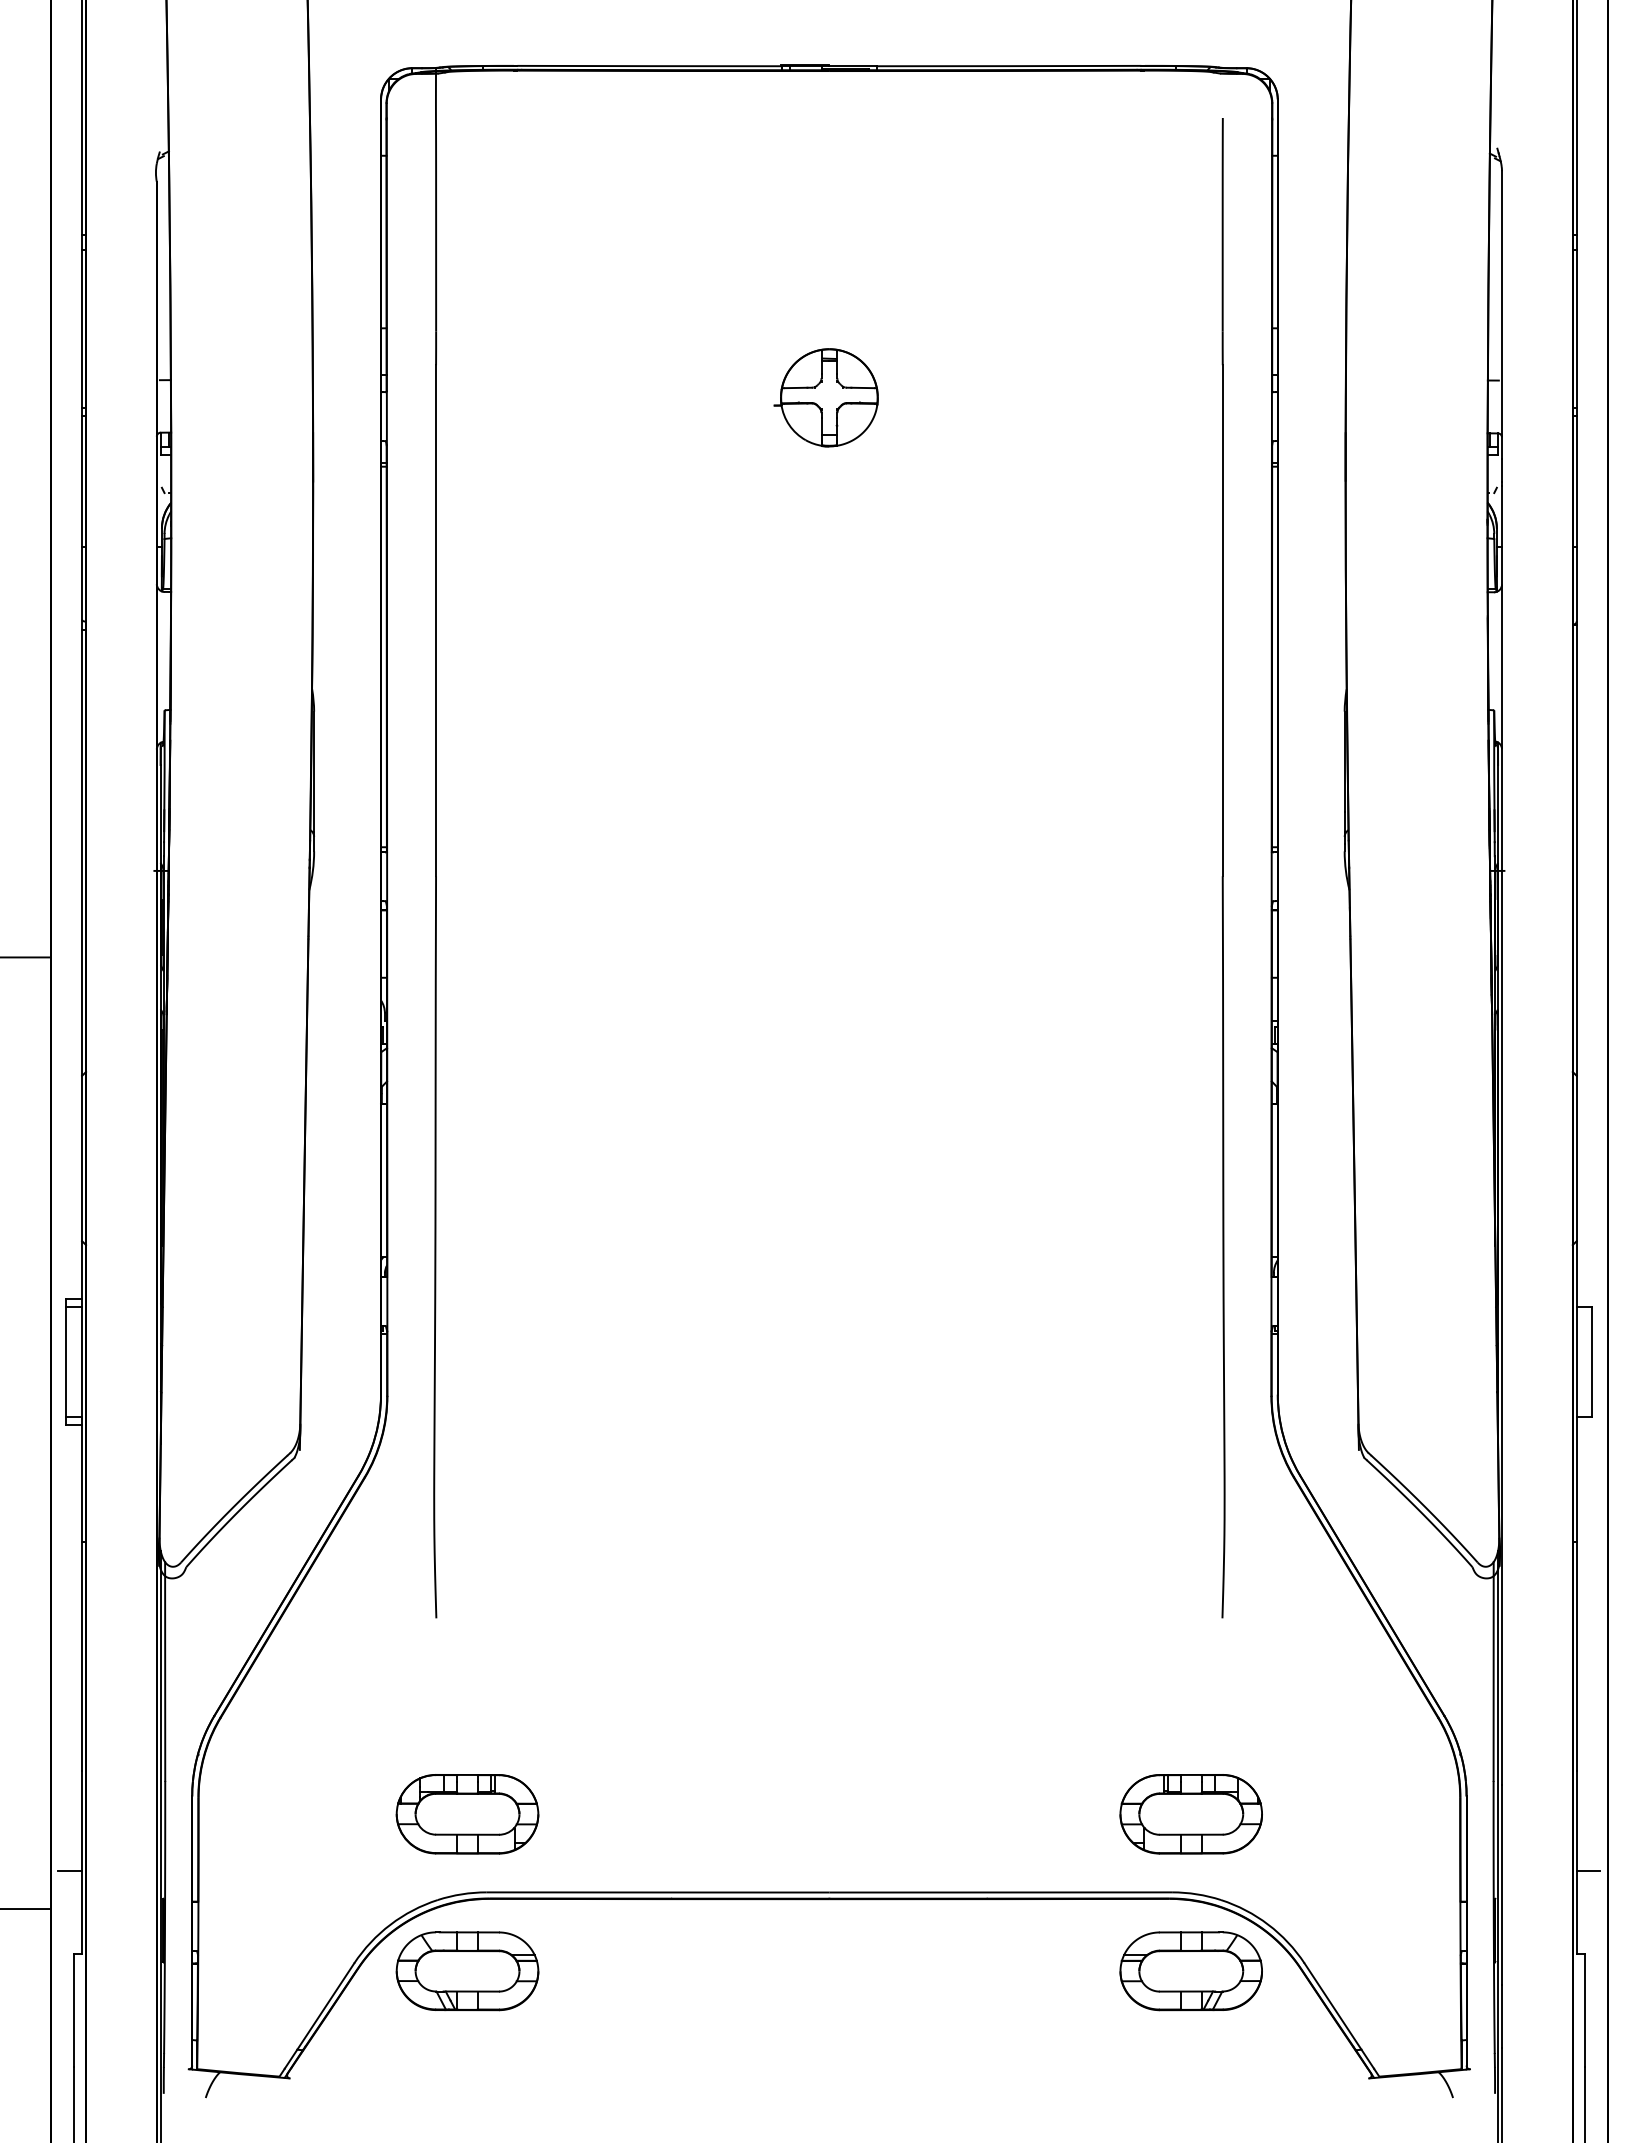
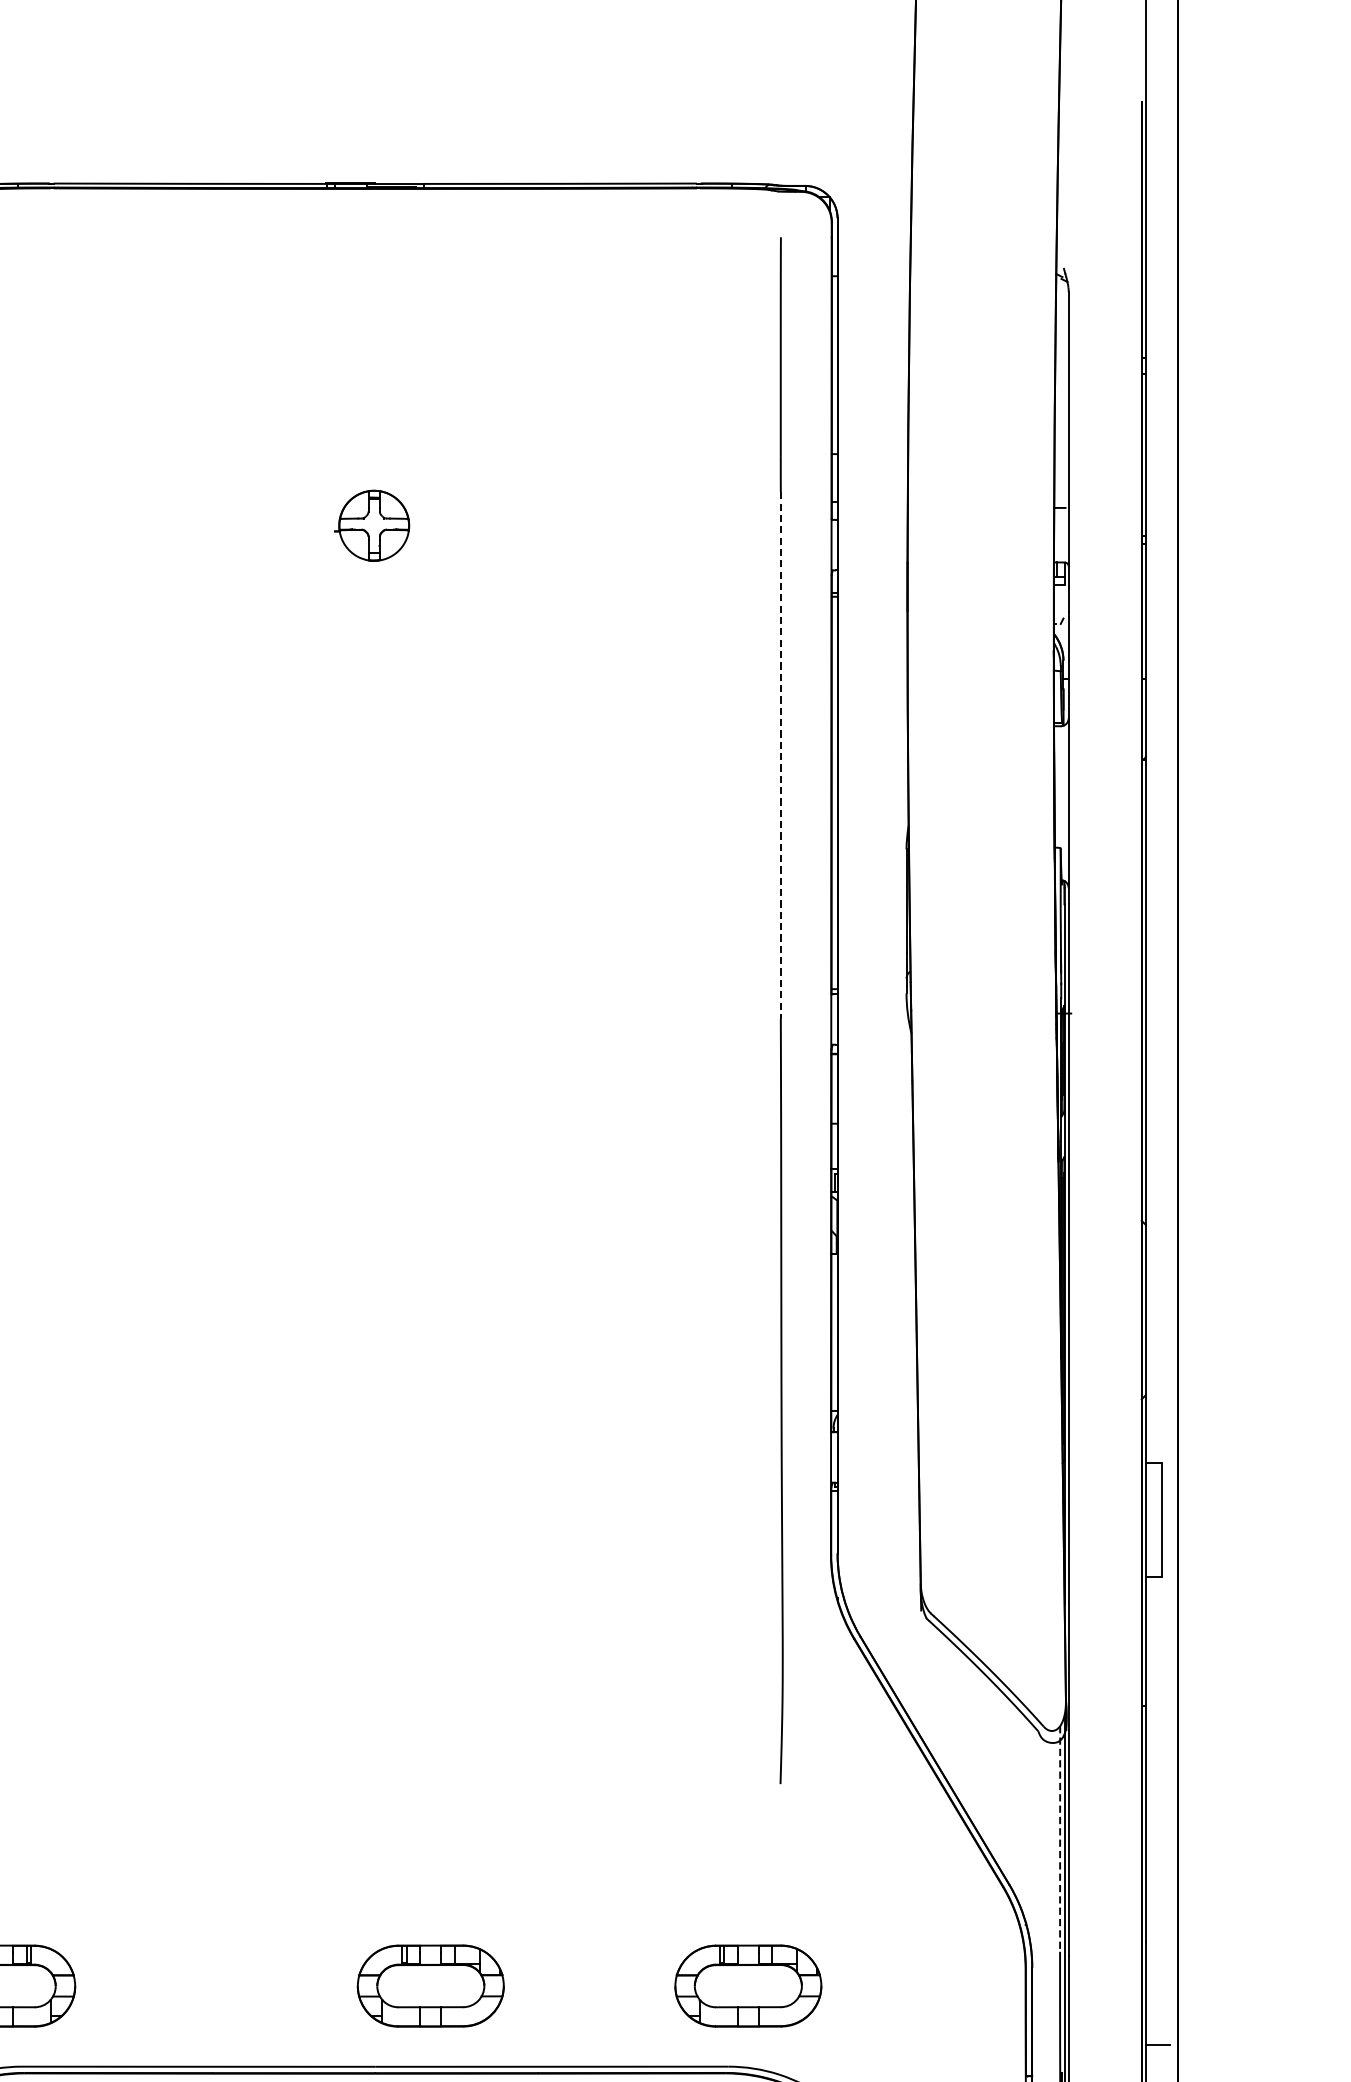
part: (825, 397) -> (371, 525), size x0.7
line: (1222, 621) -> (780, 756), solid -> dashed
line: (1493, 1672) -> (1059, 1839), solid -> dashed
part: (882, 1814) -> (430, 1986), added

